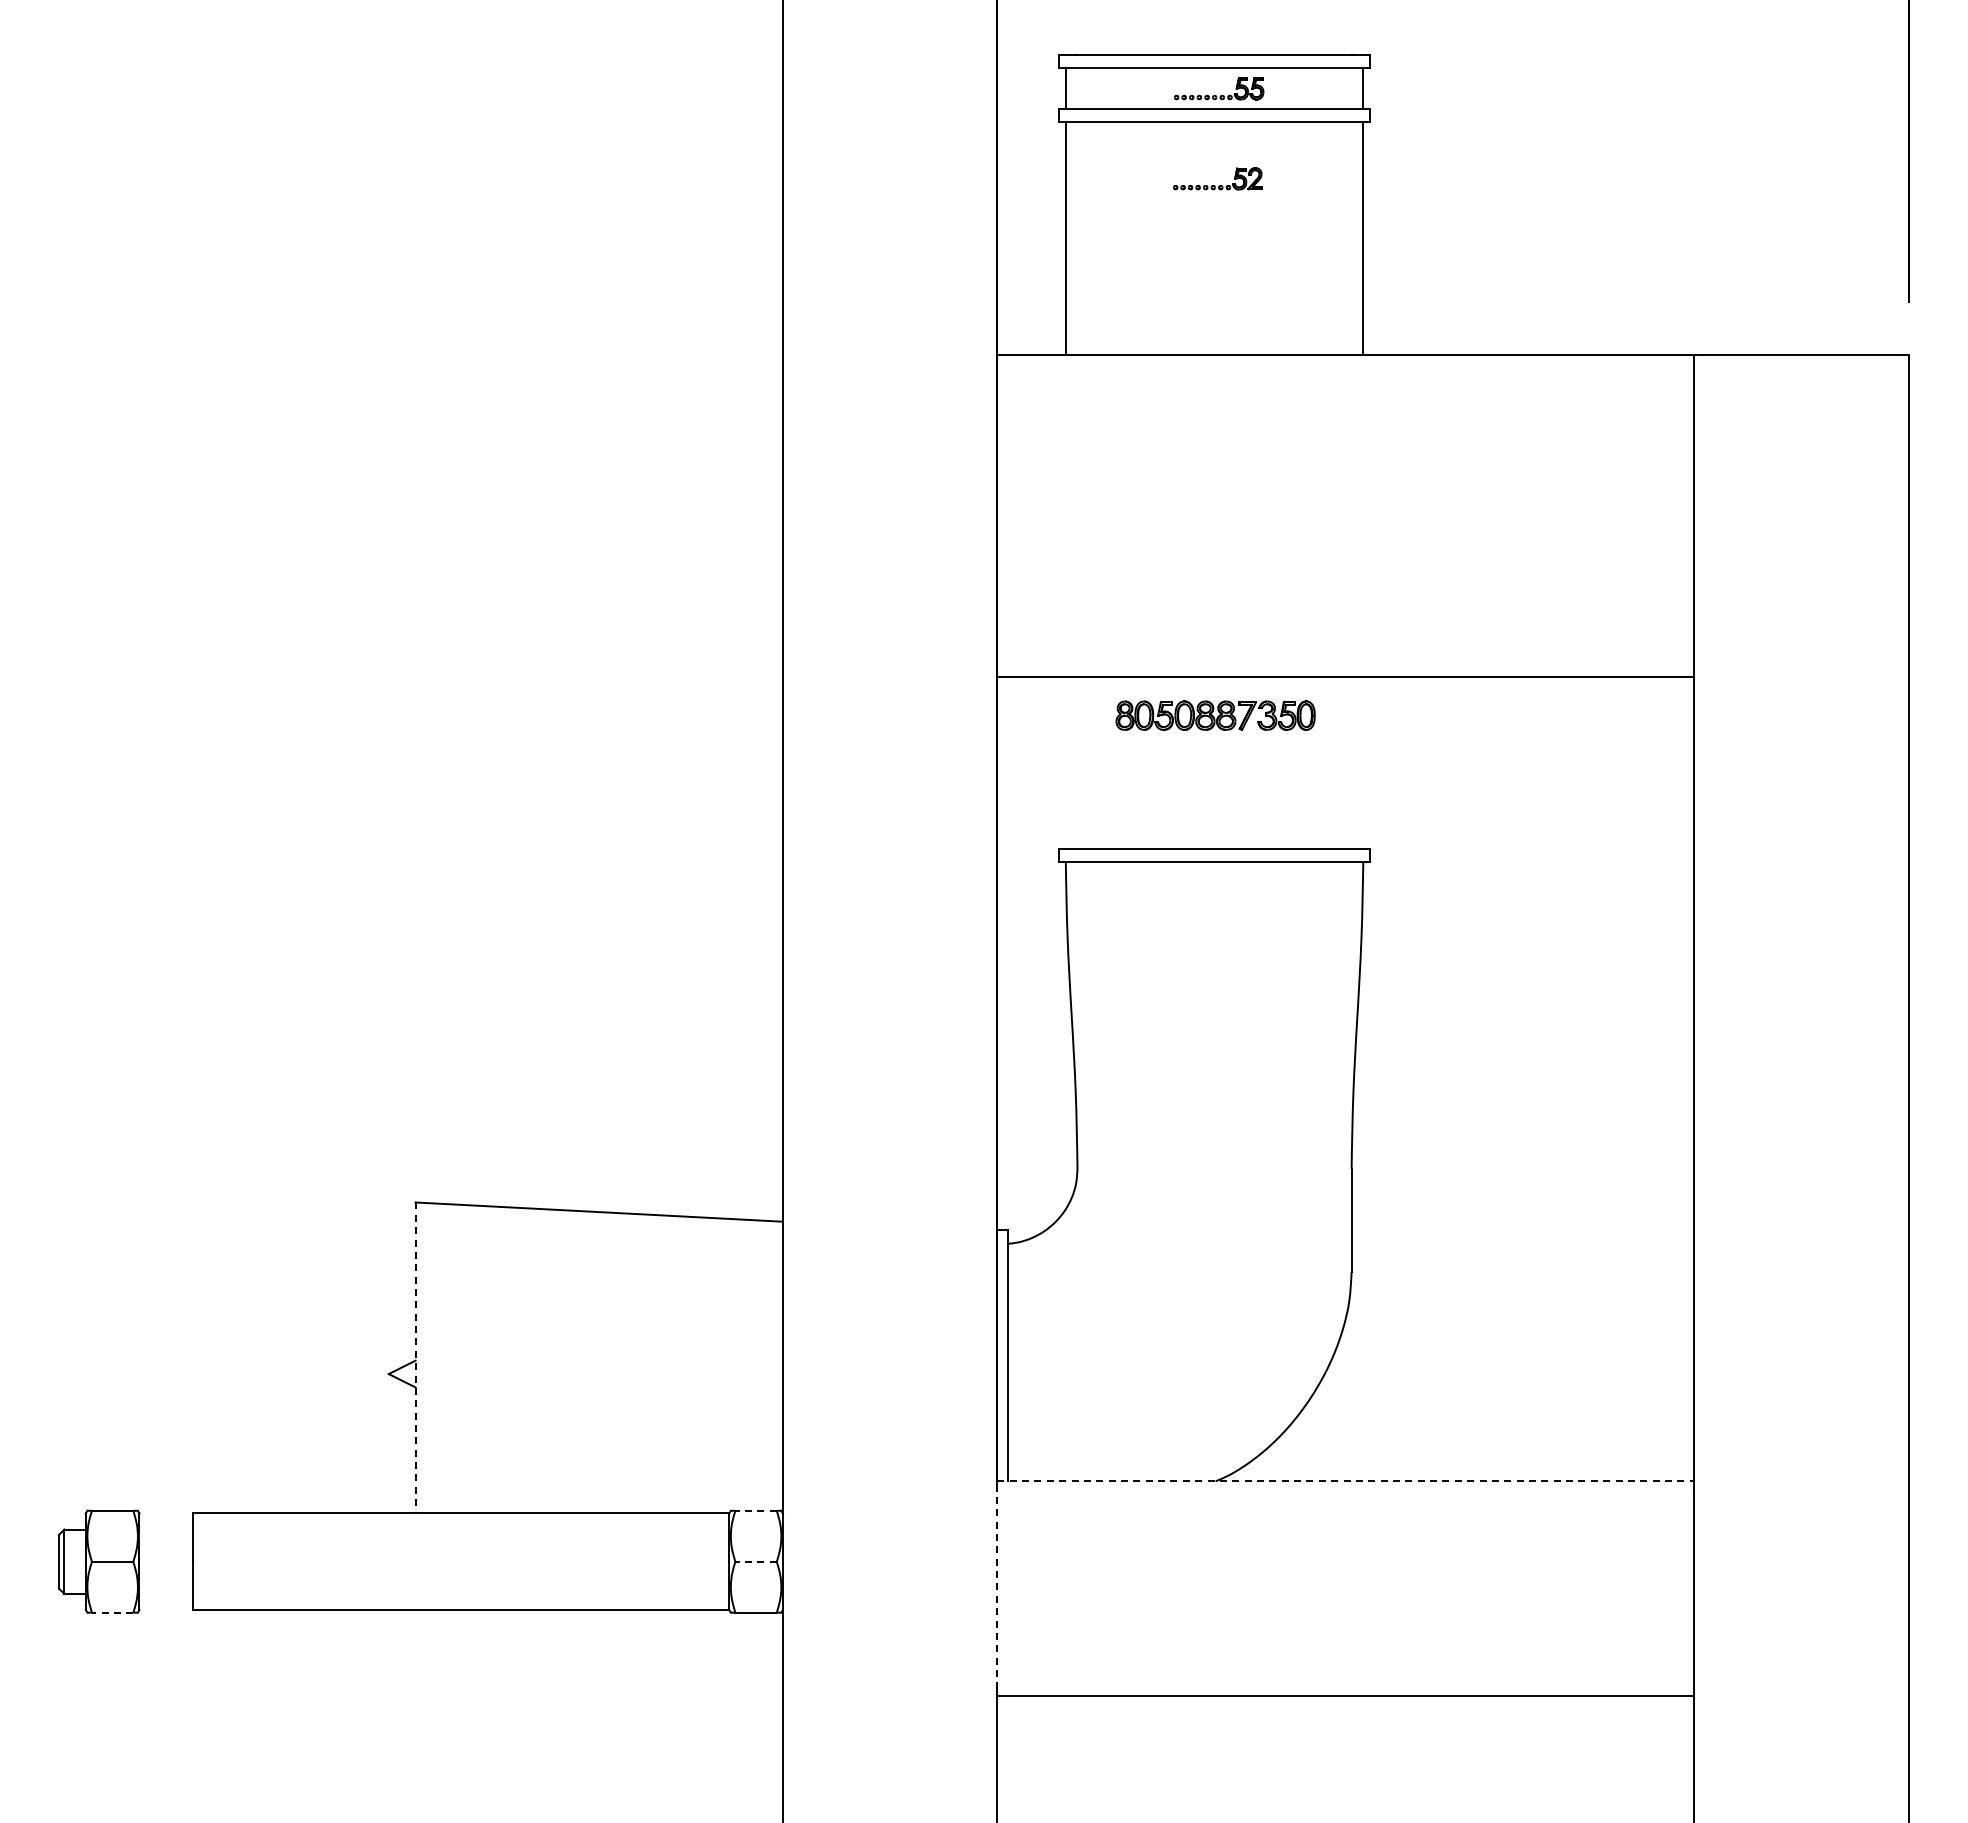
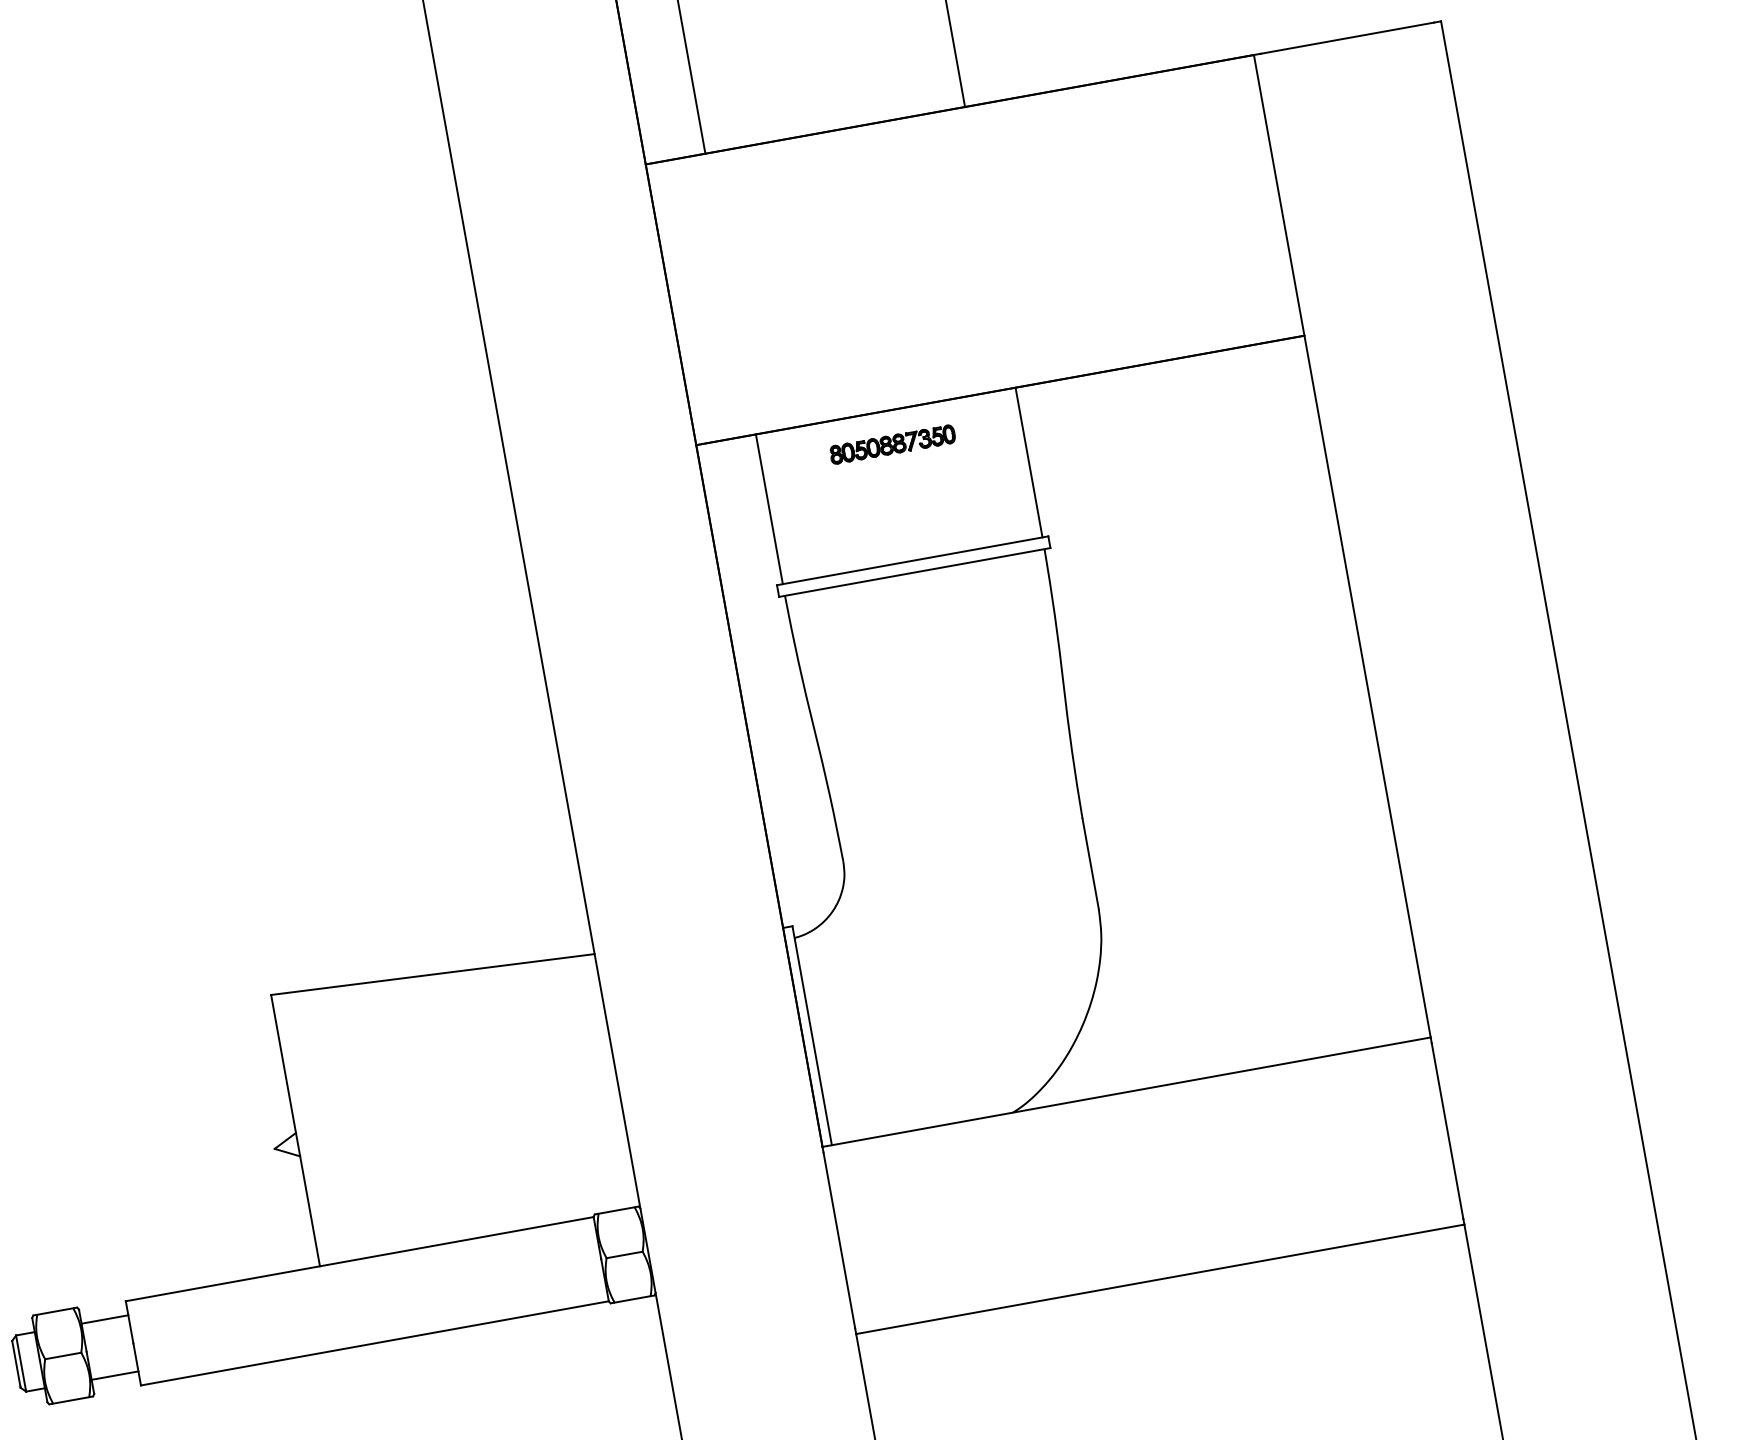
part: (1215, 715) -> (892, 444), size x0.71
line: (1065, 762) -> (769, 509), added
line: (1363, 762) -> (1029, 462), added
line: (415, 1357) -> (295, 1130), dashed -> solid
line: (1345, 1481) -> (1126, 1092), dashed -> solid
line: (756, 1510) -> (616, 1210), dashed -> solid
line: (166, 1529) -> (105, 1319), added
line: (756, 1561) -> (624, 1254), dashed -> solid
line: (997, 1588) -> (839, 1240), dashed -> solid
line: (166, 1593) -> (115, 1375), added
line: (112, 1612) -> (71, 1400), dashed -> solid

